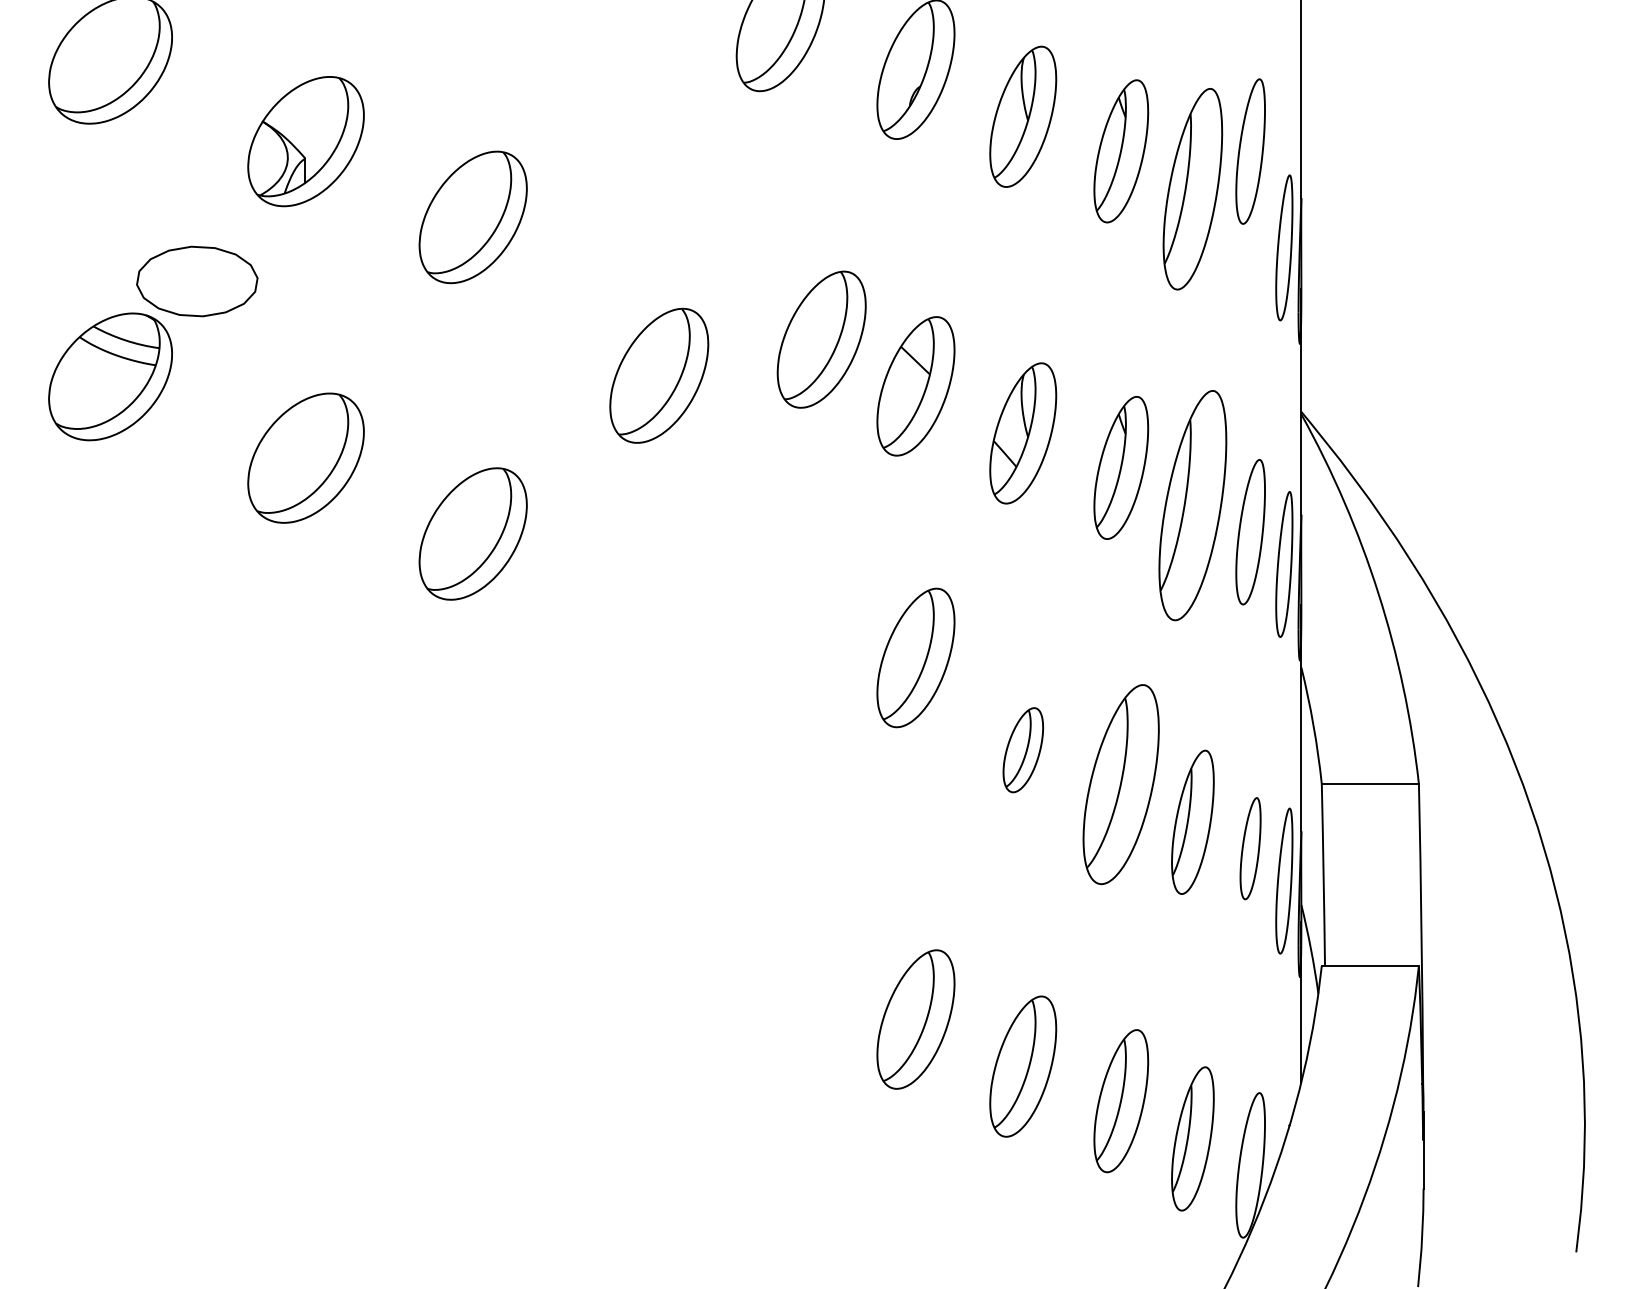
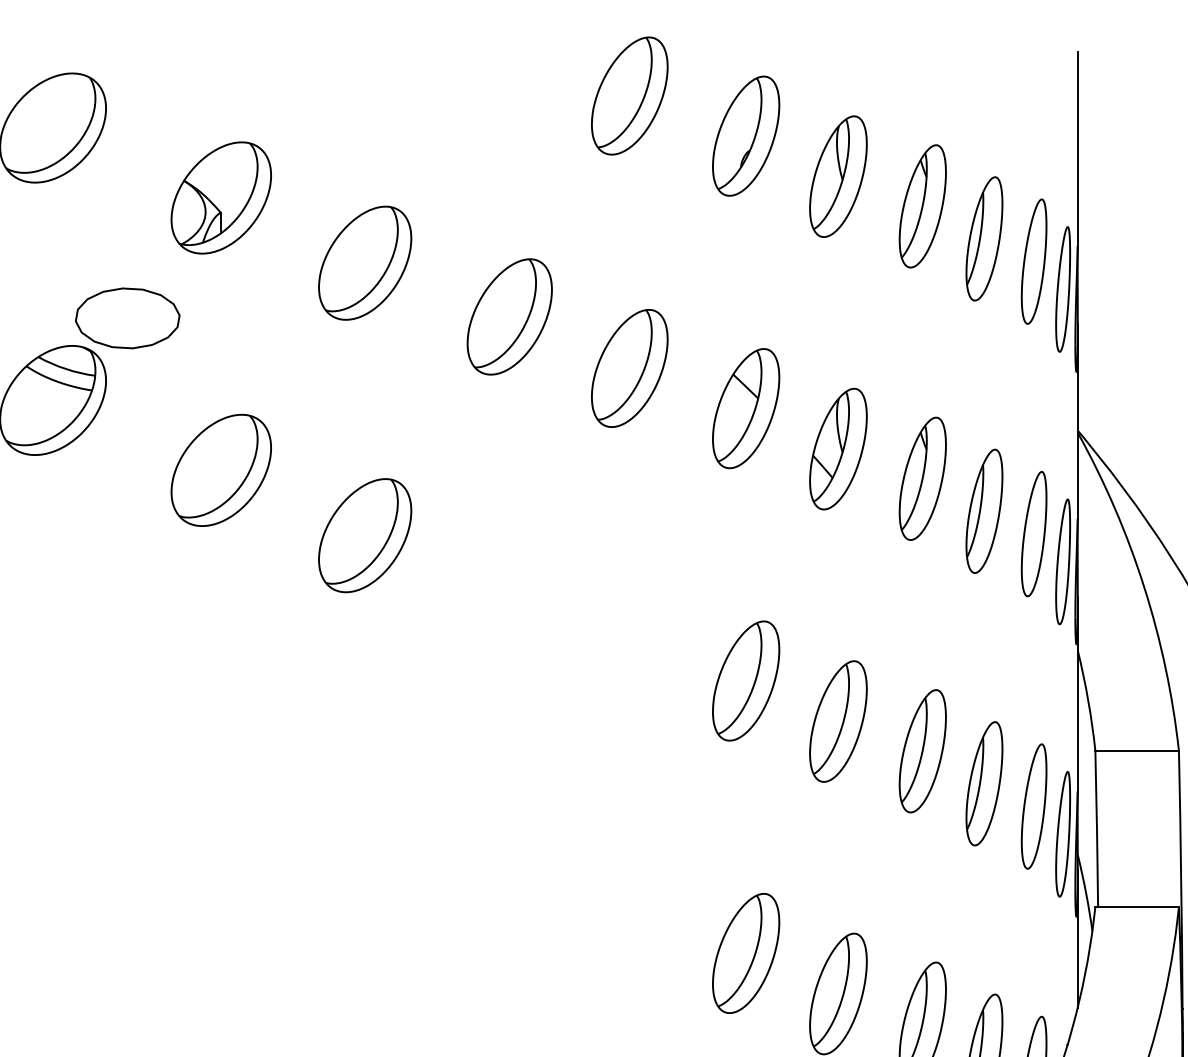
part: (1250, 151) -> (1034, 261), moved
part: (1192, 188) -> (984, 238), size x0.71
part: (821, 339) -> (629, 368), moved
part: (659, 375) -> (509, 316), moved
part: (1192, 505) -> (984, 511), size x0.62
part: (915, 657) -> (745, 680), moved
part: (1023, 750) -> (838, 721), size x1.67
part: (1121, 784) -> (923, 751), size x0.71
part: (1250, 848) -> (1034, 806), size x1.43

